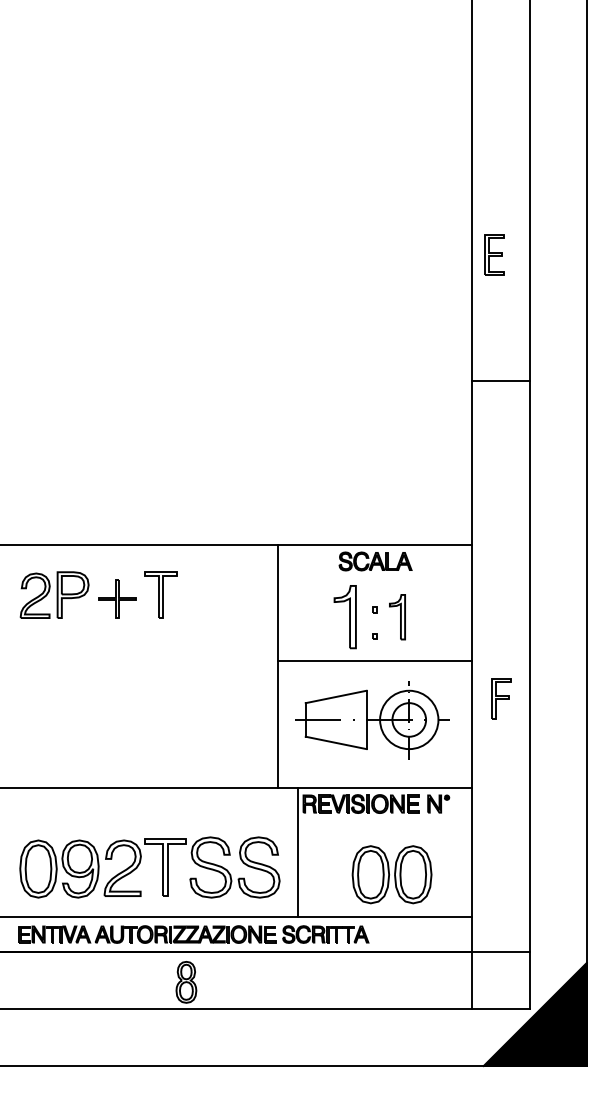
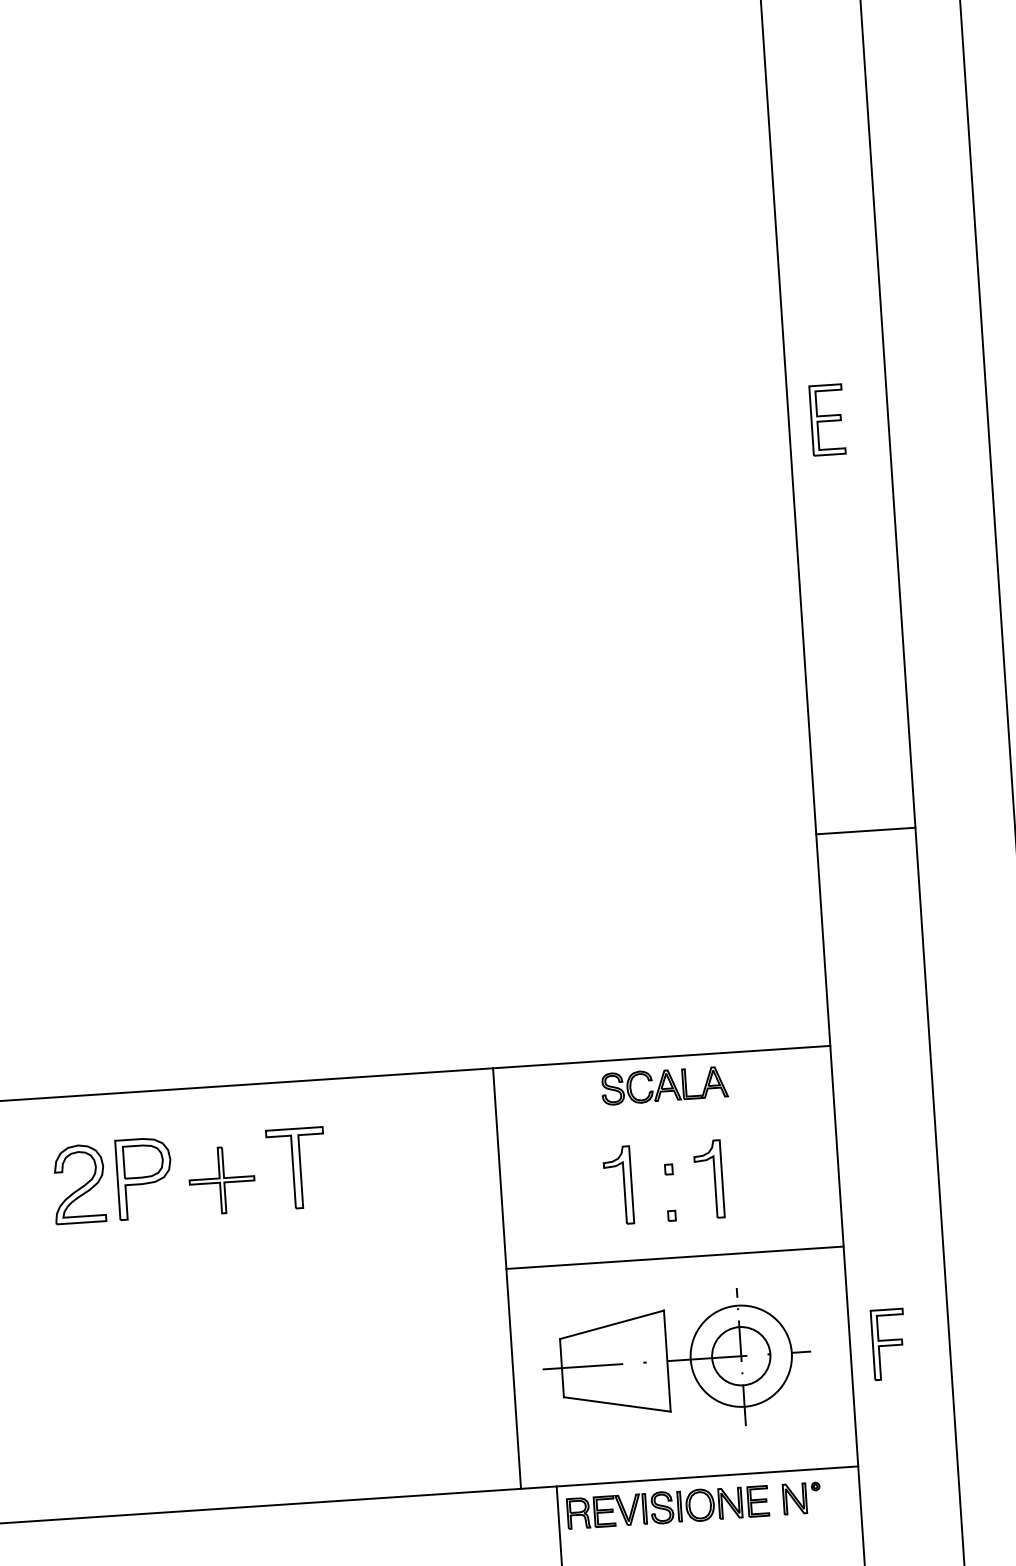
part: (494, 254) -> (827, 418), moved
line: (500, 380) -> (865, 830), moved
part: (344, 617) -> (617, 1186), size x0.71
part: (501, 698) -> (888, 1343), moved

